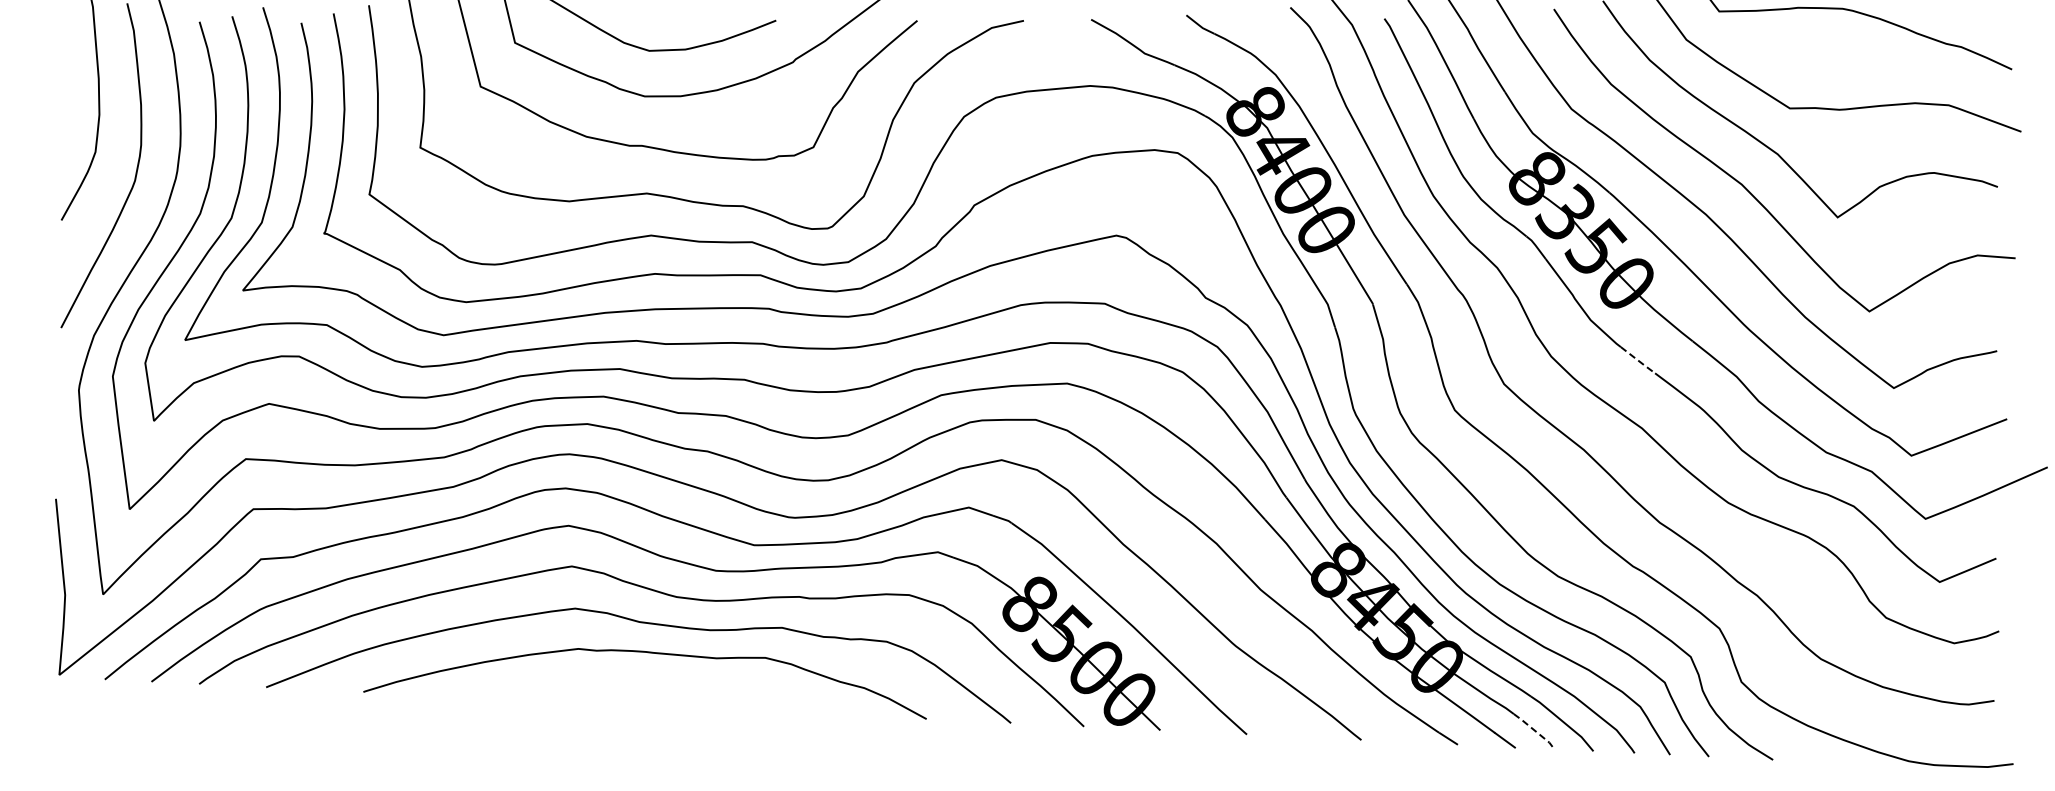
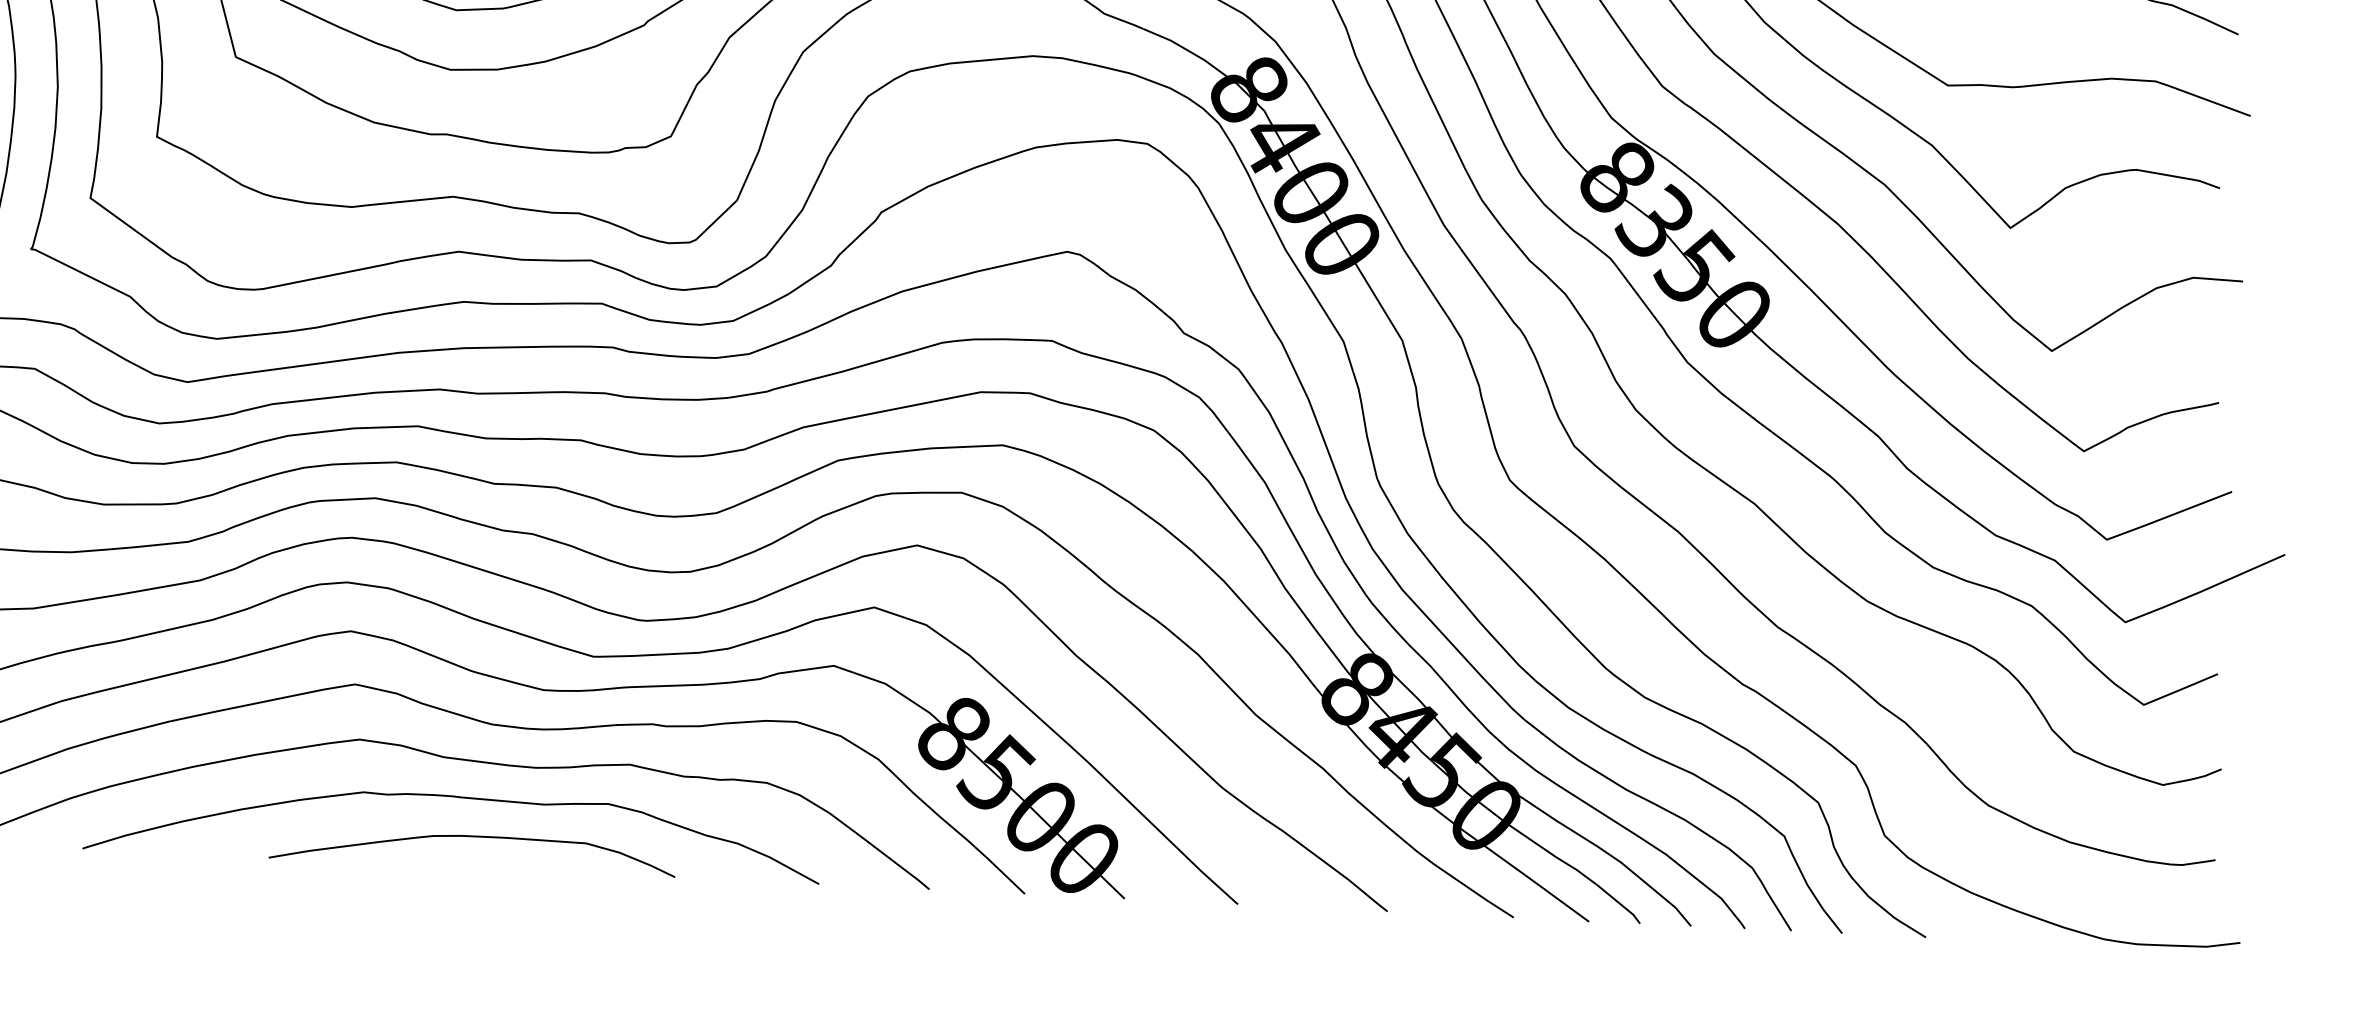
line: (1638, 361) -> (1749, 416), dashed -> solid
curve: (660, 683) -> (471, 837), added
line: (1535, 731) -> (1615, 900), dashed -> solid

